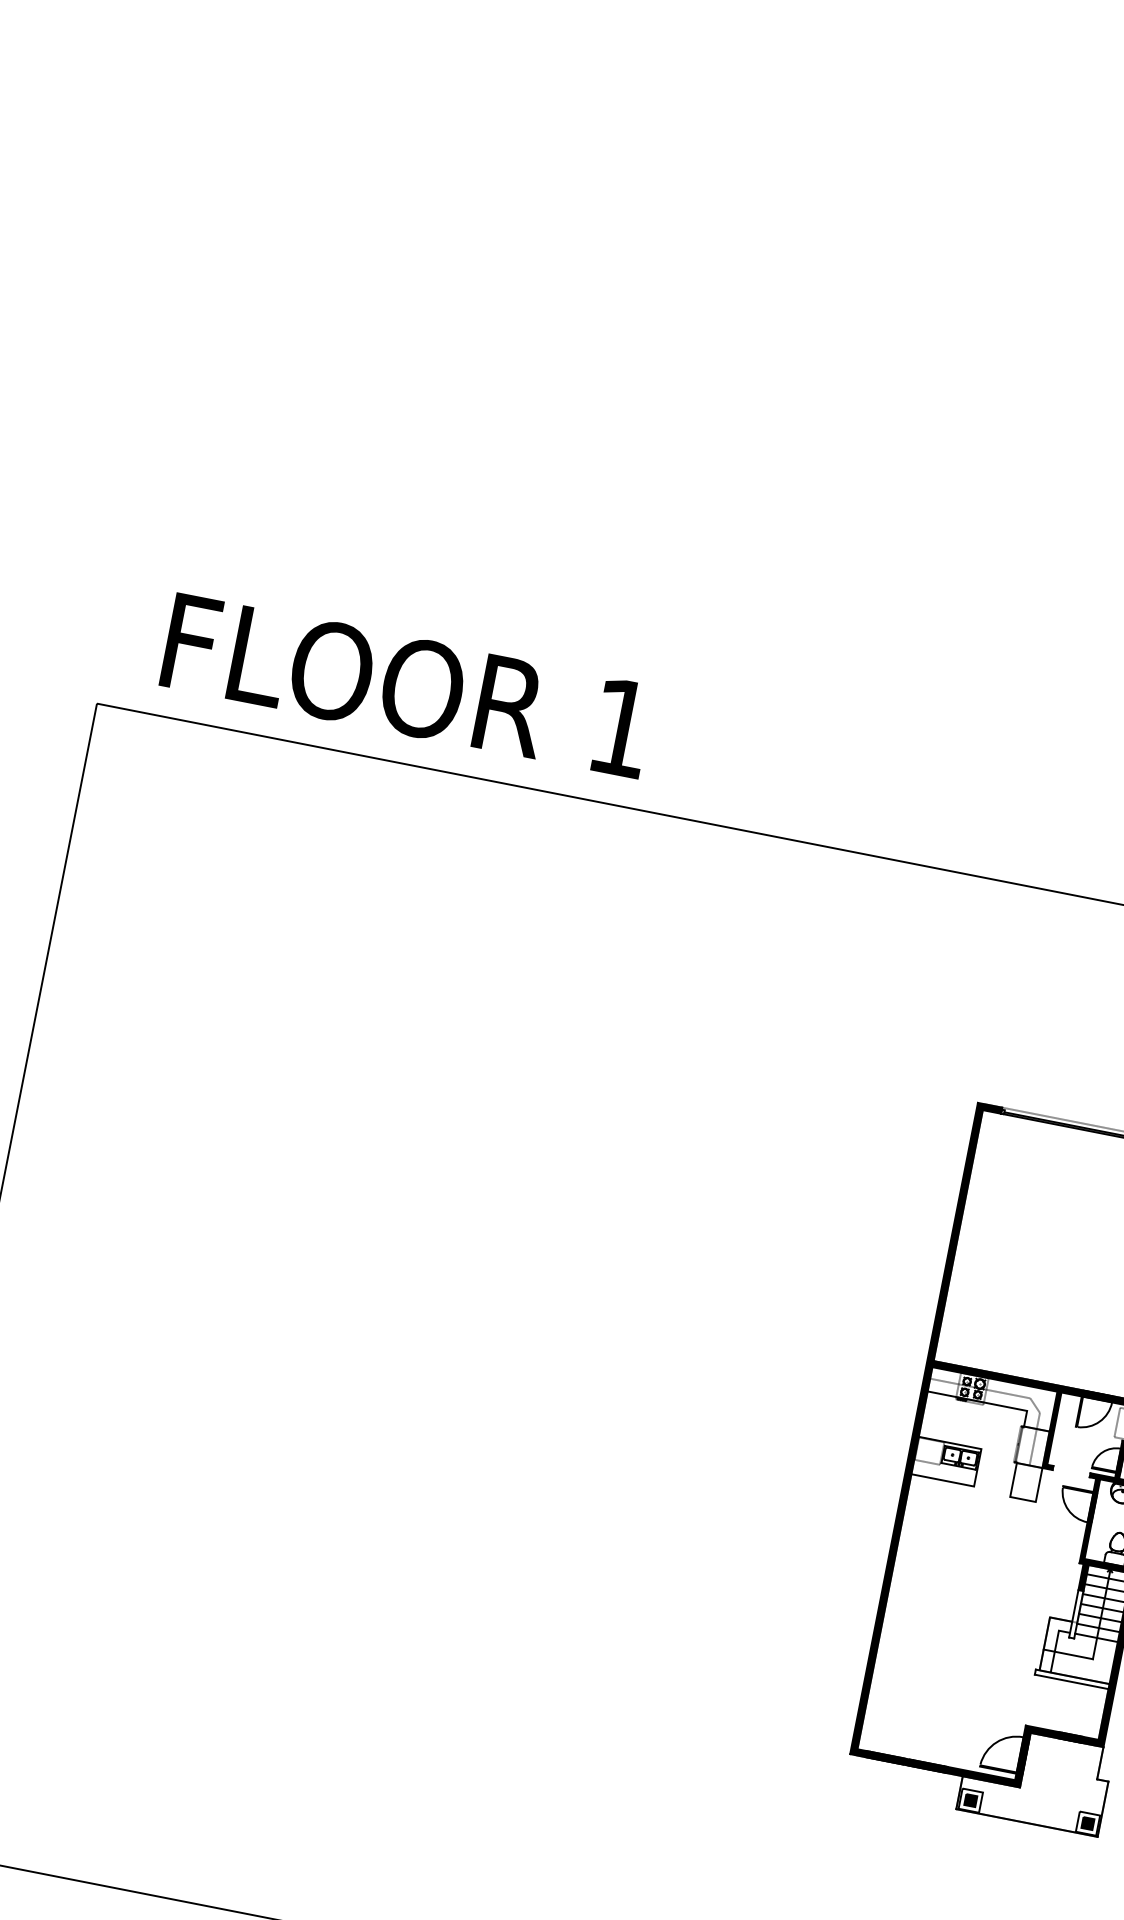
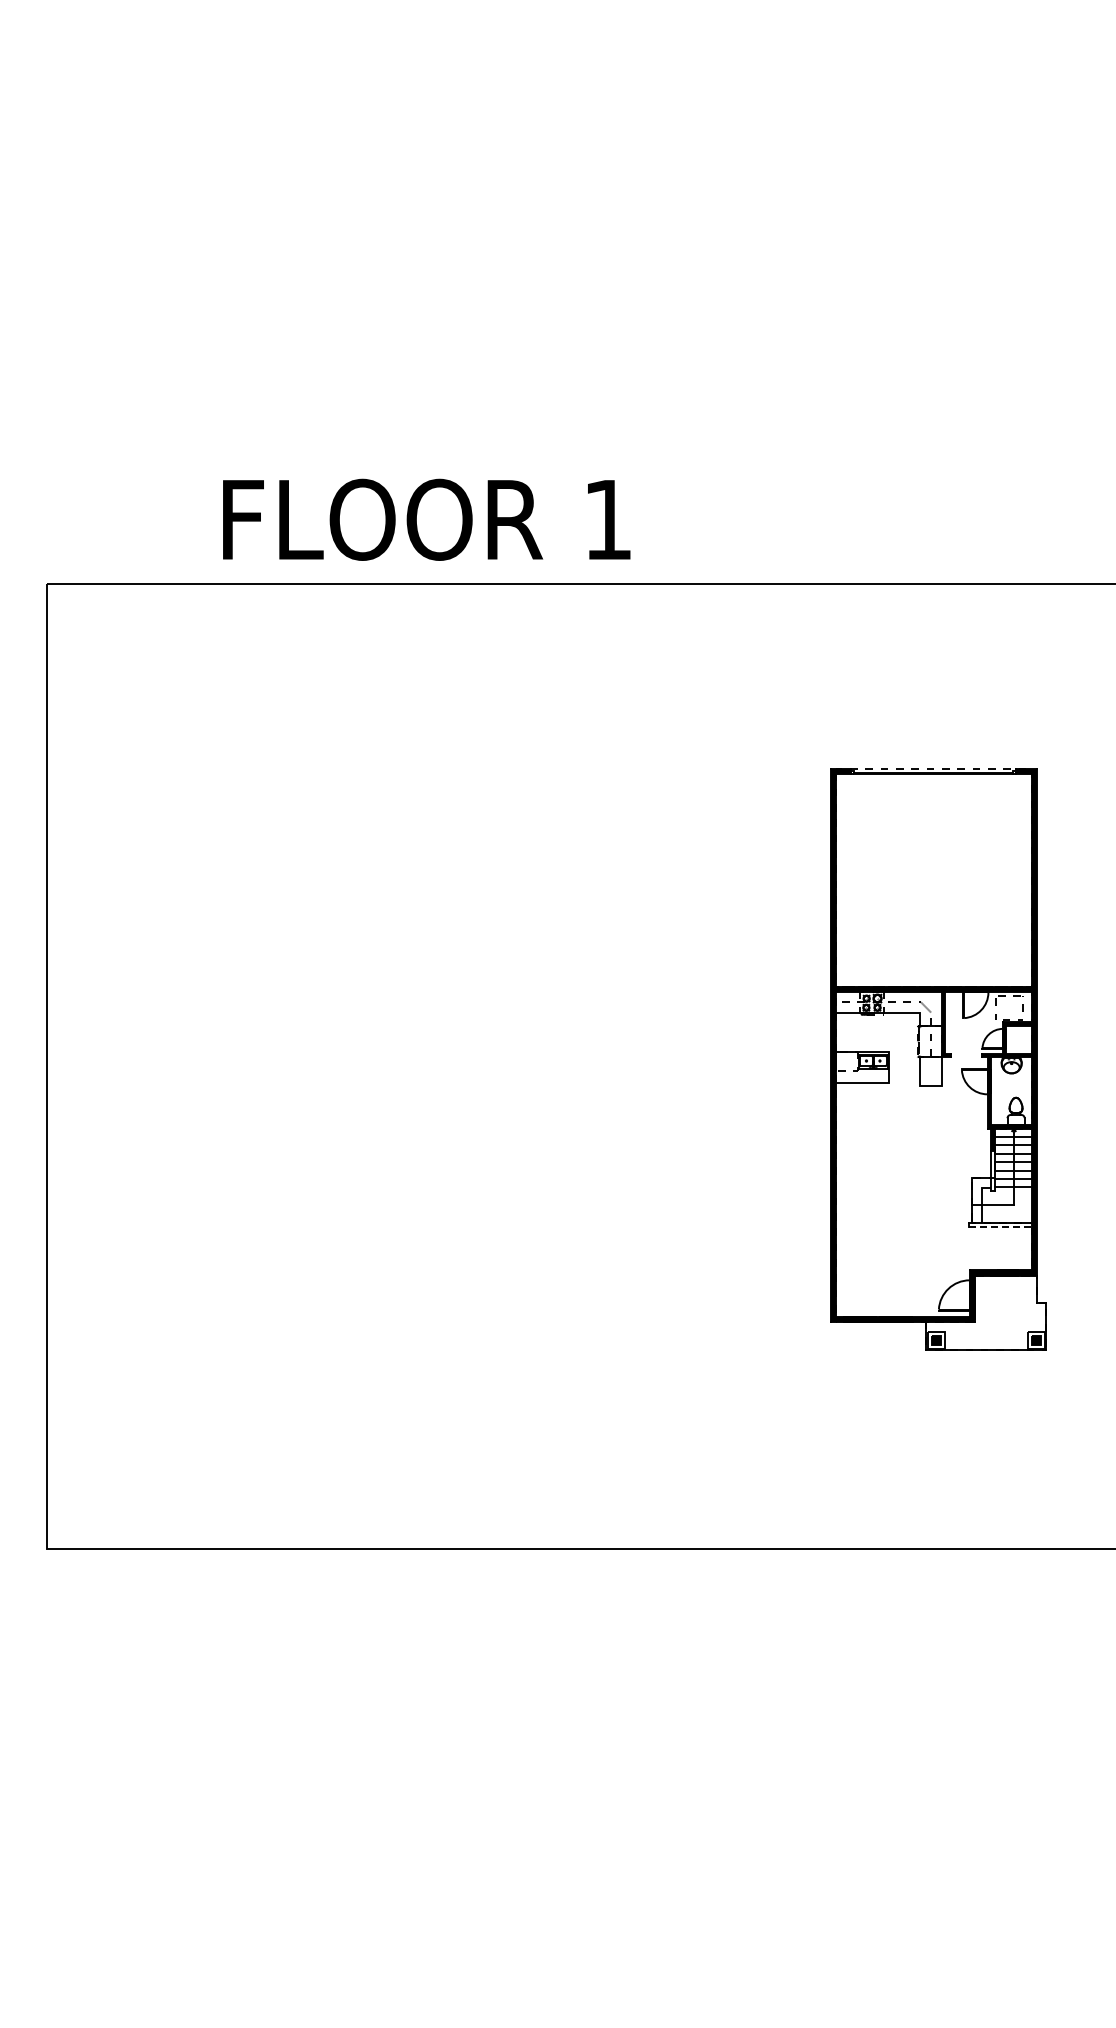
text: (407, 685) -> (426, 519), moved
line: (1071, 1682) -> (1000, 1227), solid -> dashed

